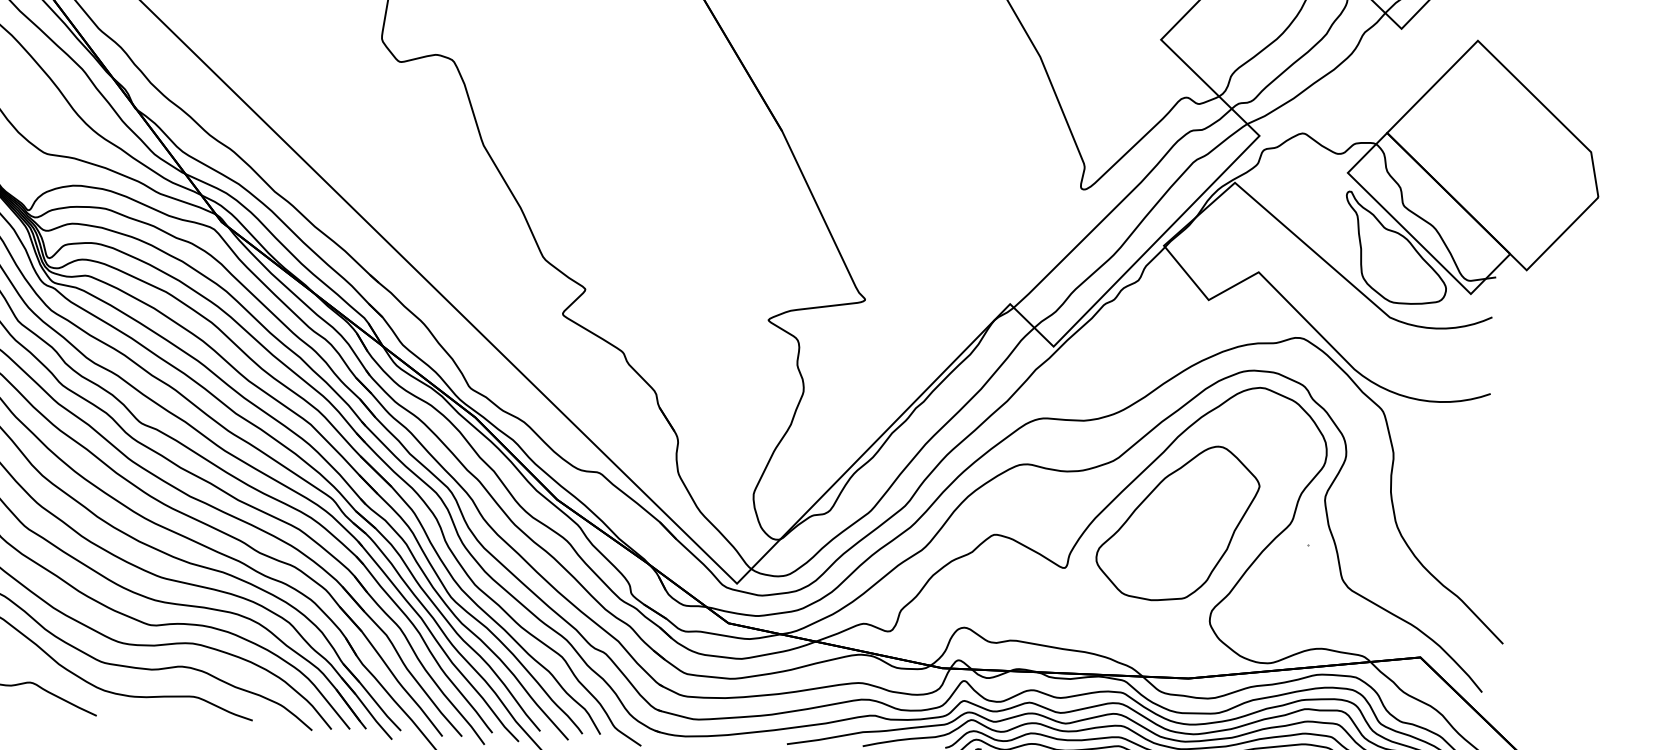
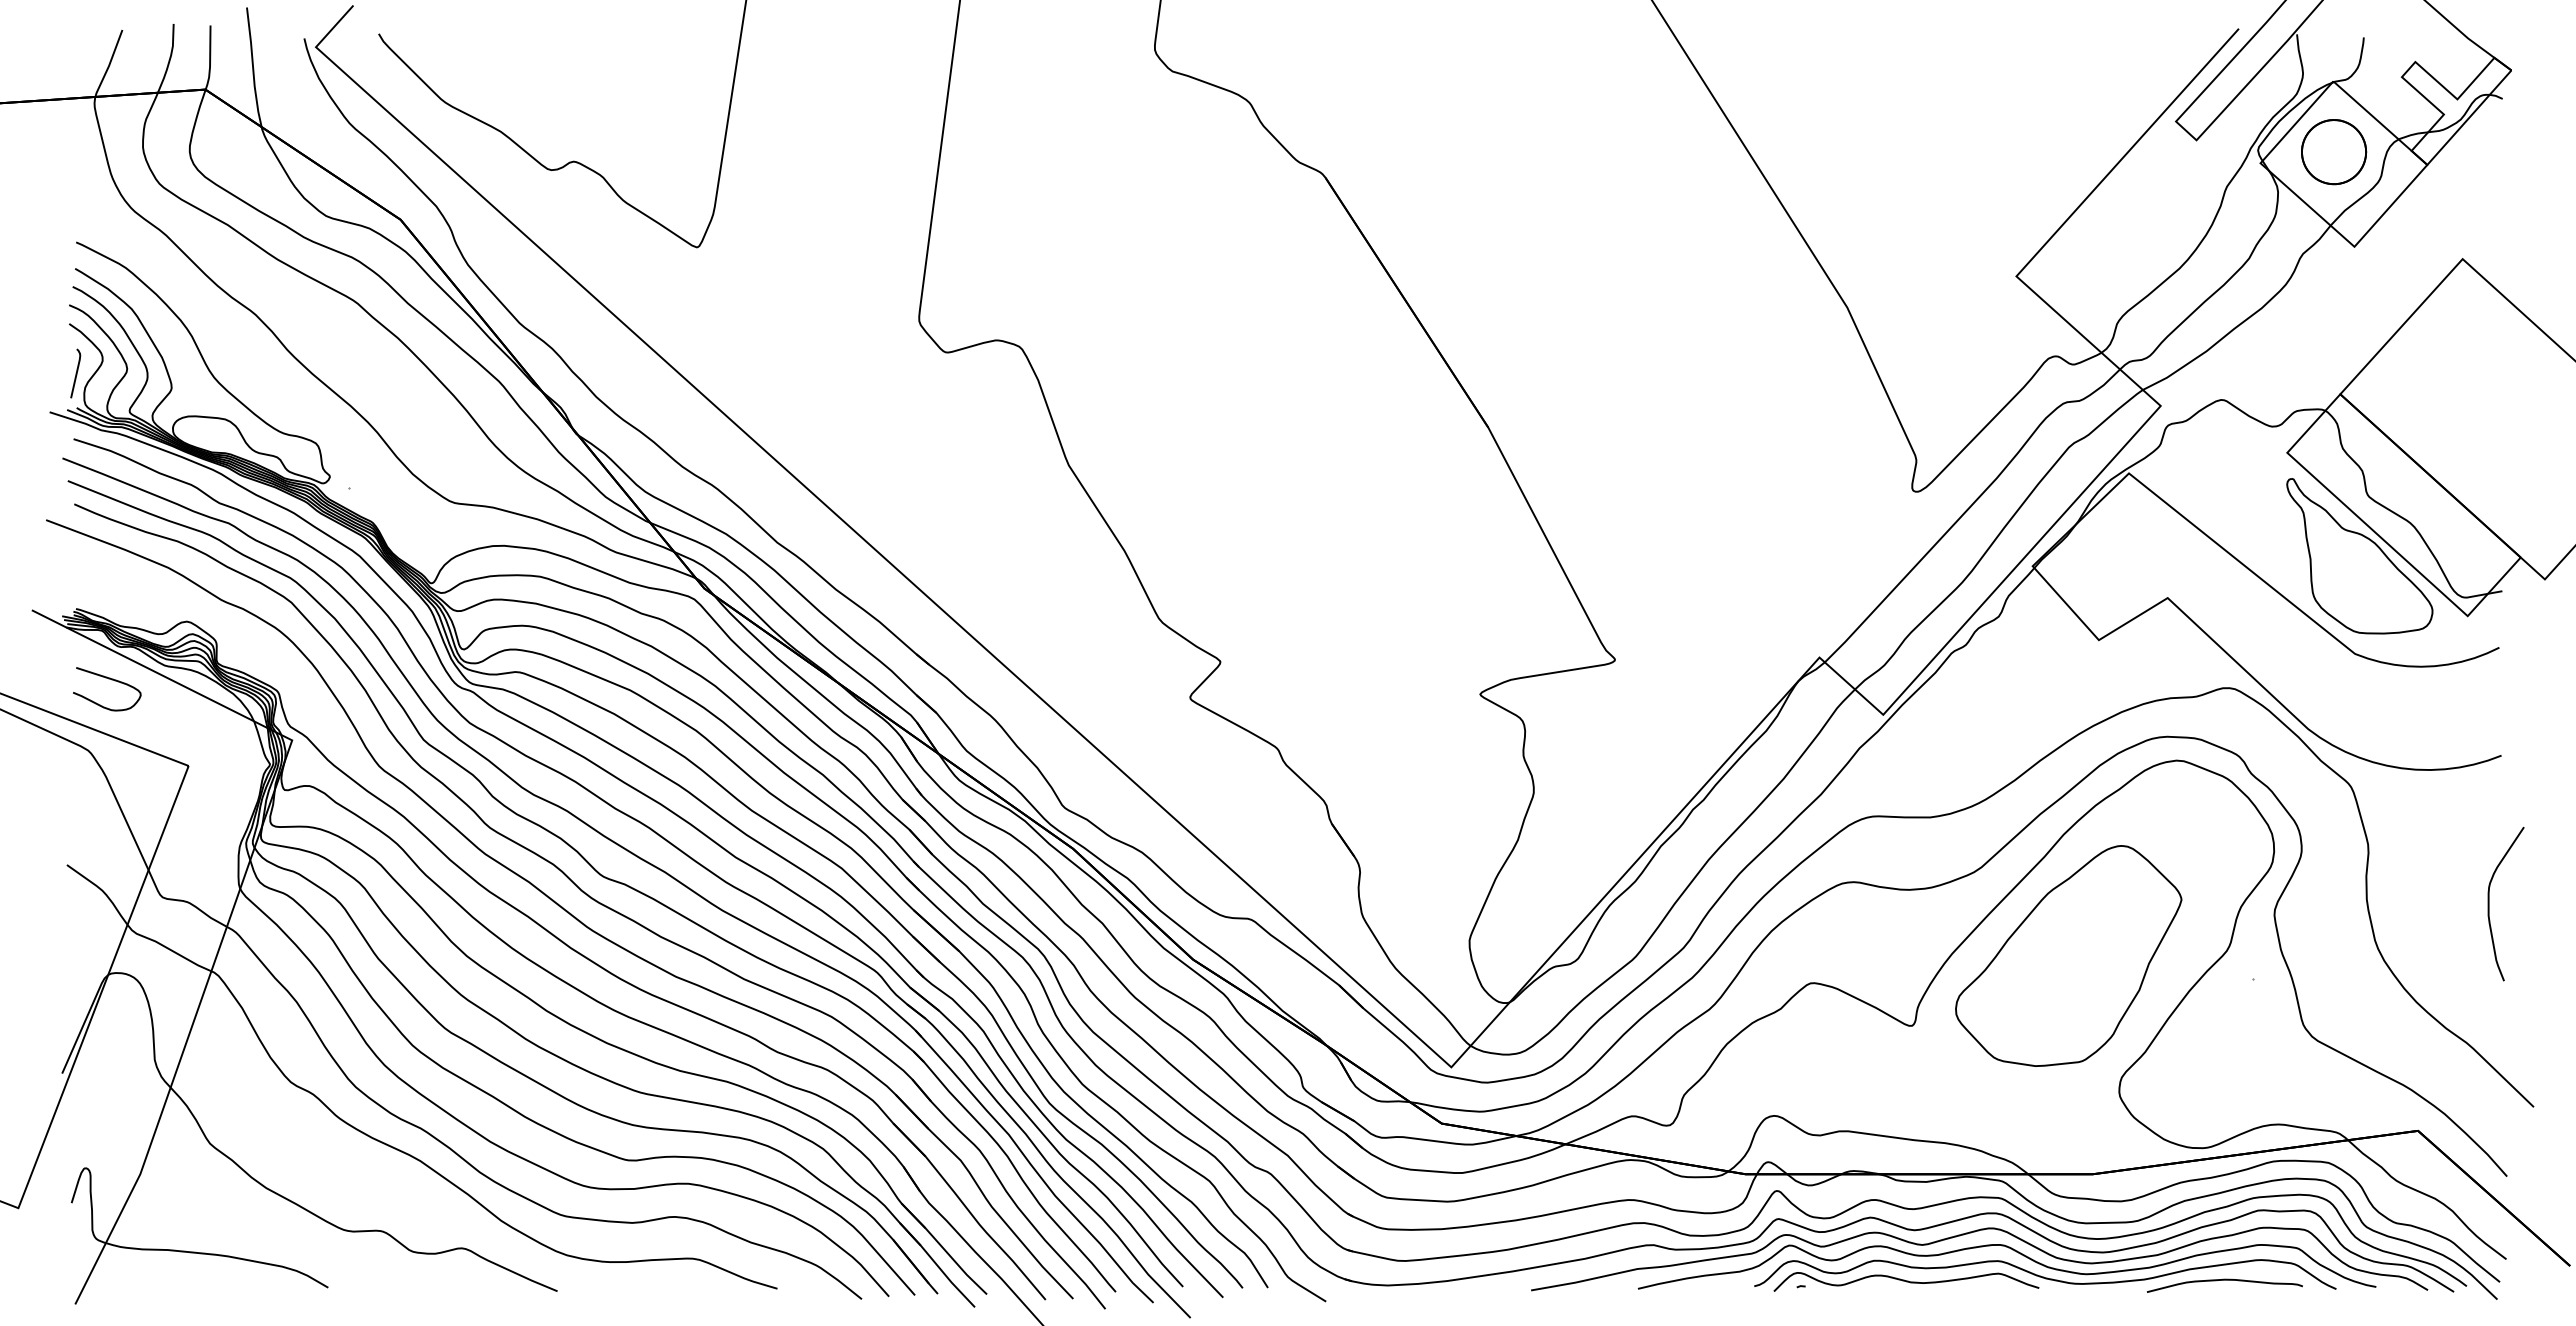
curve: (1477, 498) -> (2489, 903), added

